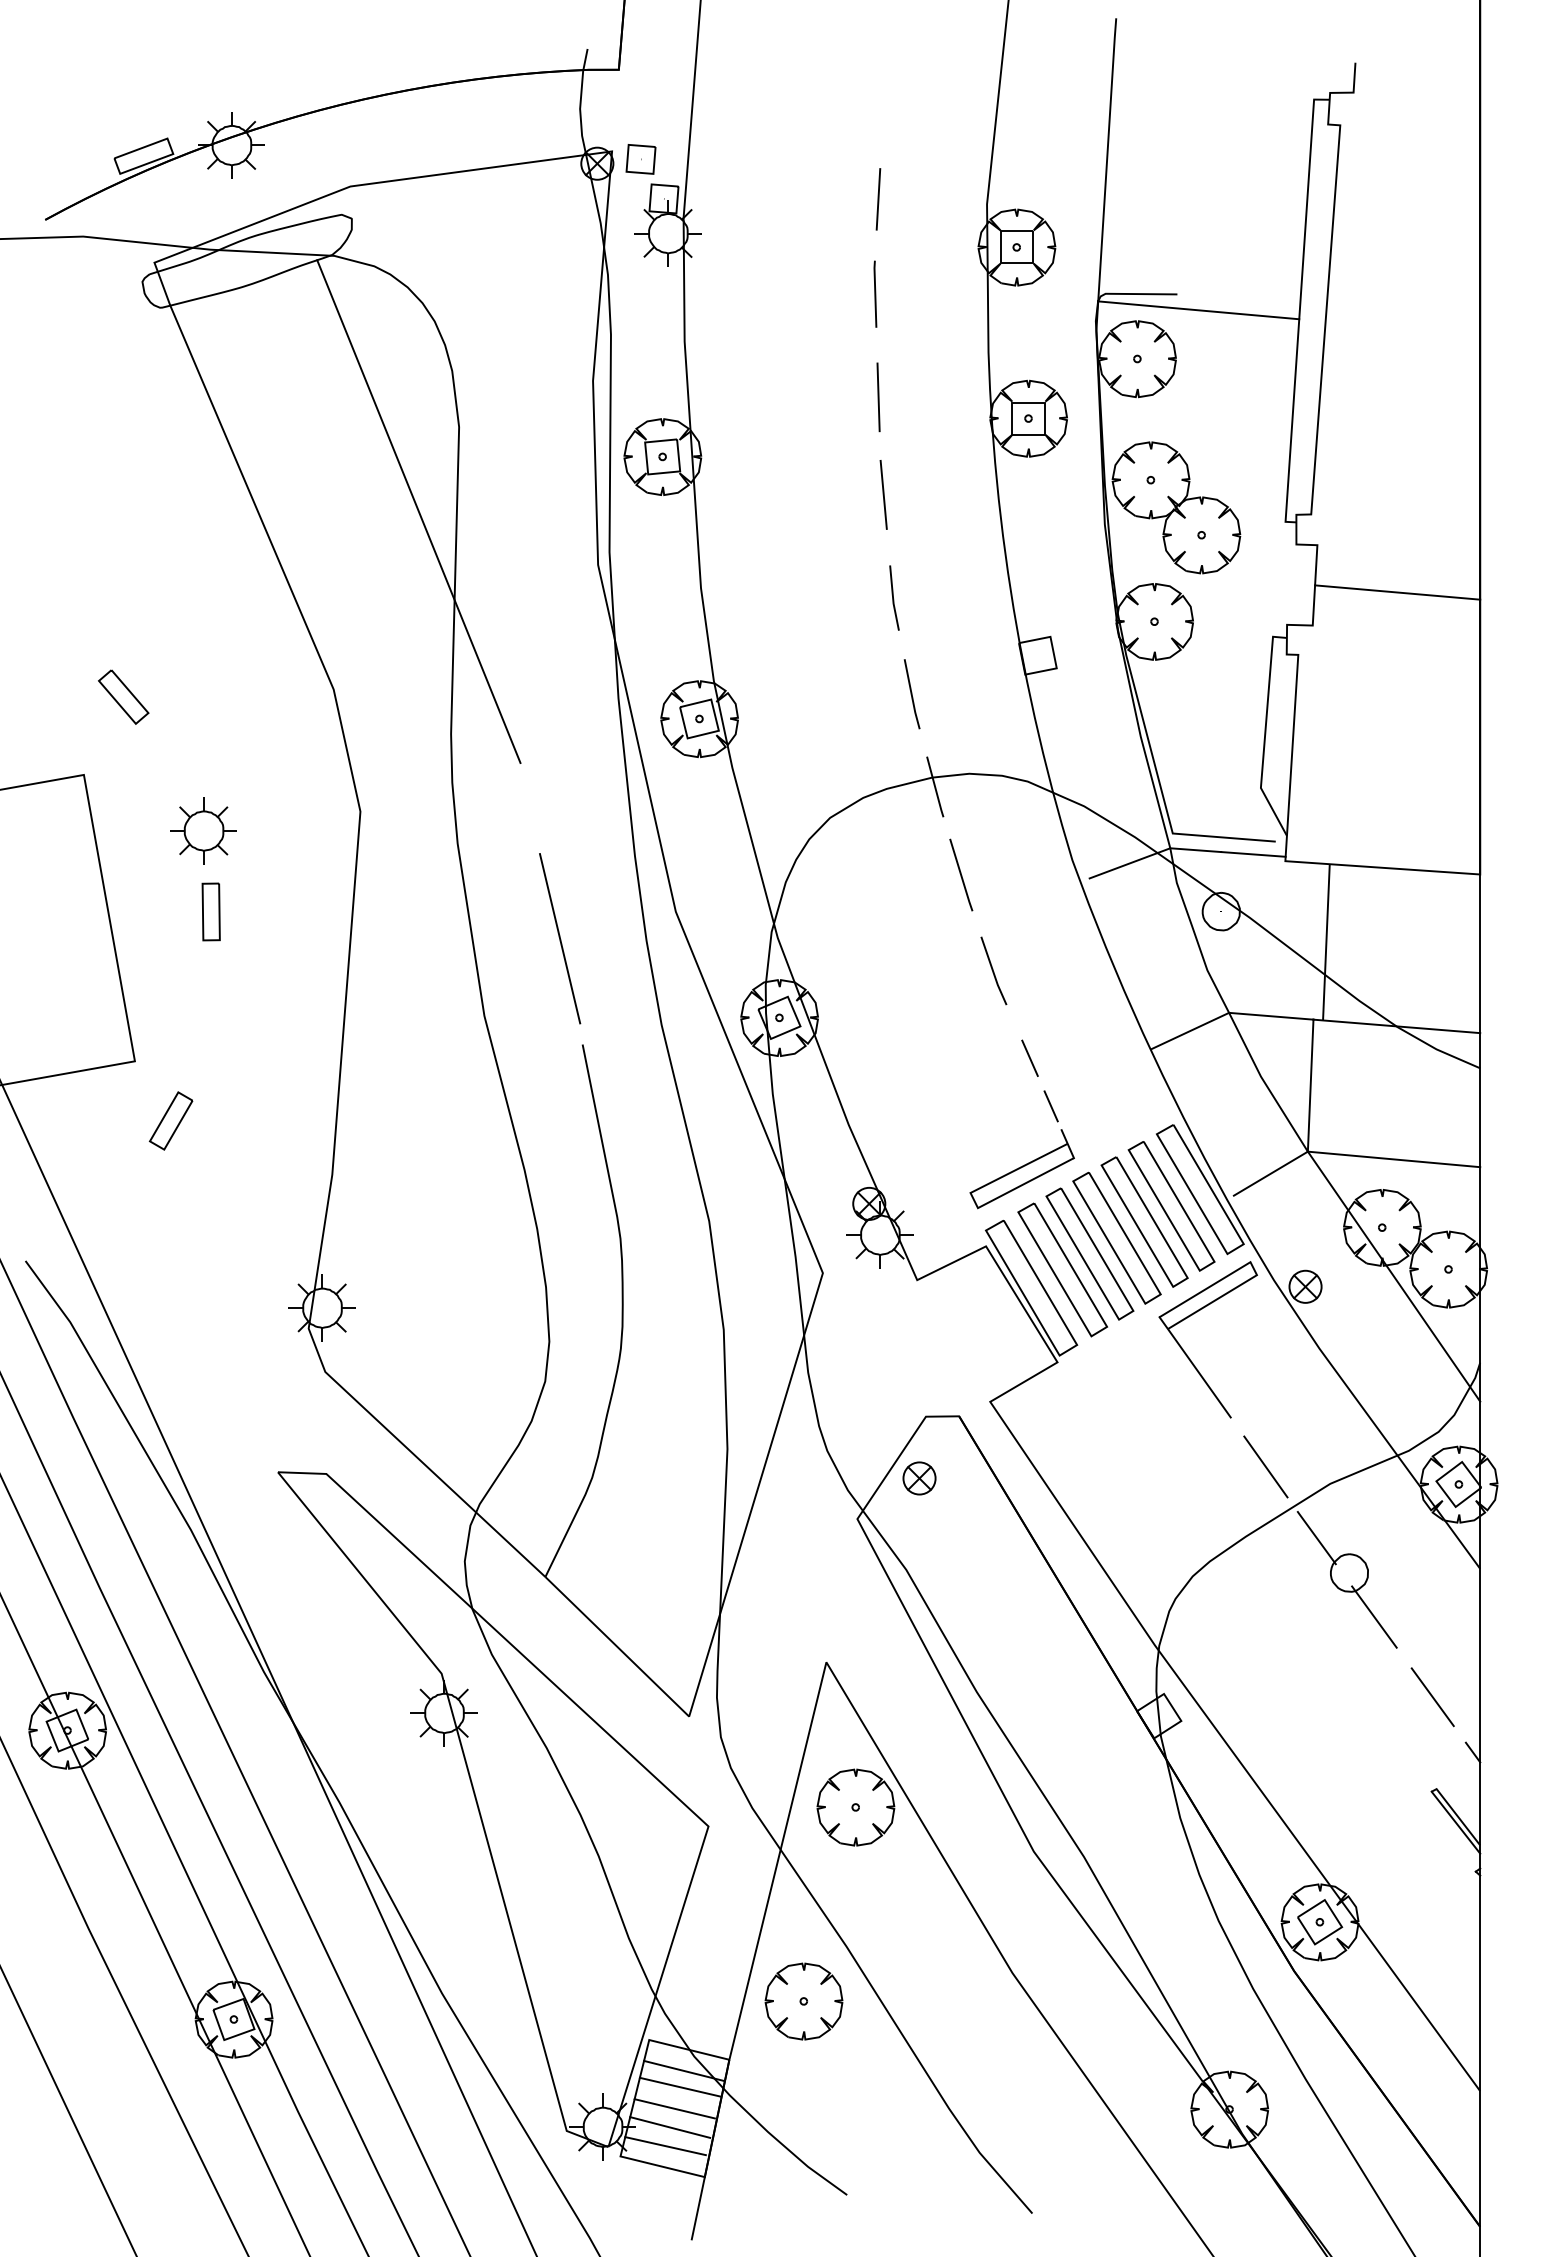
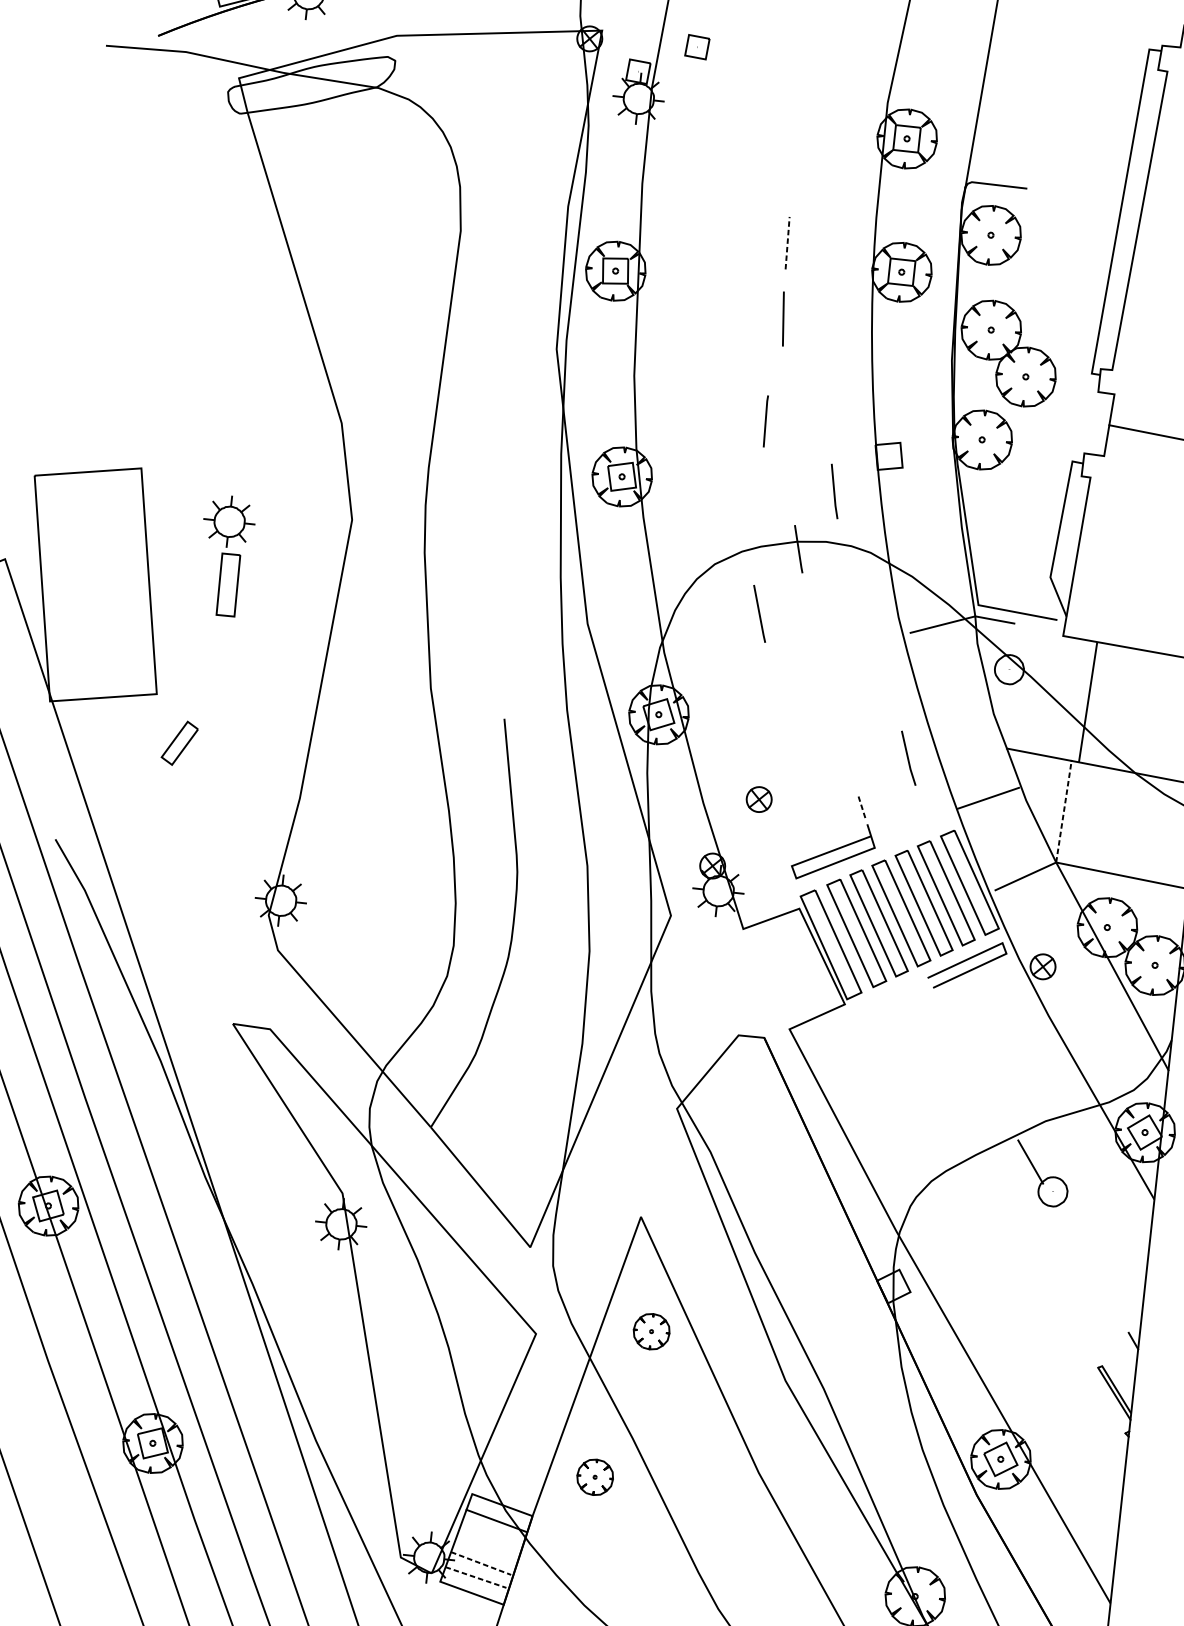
part: (640, 159) -> (696, 47), moved
line: (878, 199) -> (804, 90), removed
line: (875, 293) -> (765, 420), moved
line: (1198, 310) -> (1042, 202), removed
line: (878, 397) -> (787, 243), solid -> dashed
line: (418, 511) -> (422, 292), removed
line: (893, 597) -> (782, 399), removed
line: (911, 694) -> (834, 491), moved
part: (123, 696) -> (178, 411), removed
line: (1253, 854) -> (1039, 628), removed
line: (961, 874) -> (759, 613), moved
part: (210, 911) -> (227, 584), size x1.4
line: (560, 938) -> (496, 634), removed
line: (993, 970) -> (908, 757), moved
line: (1189, 1030) -> (987, 797), moved
line: (1029, 1057) -> (848, 766), removed
line: (1310, 1085) -> (1063, 811), solid -> dashed
line: (1050, 1105) -> (861, 805), solid -> dashed
line: (1194, 1367) -> (950, 1019), removed
line: (1265, 1466) -> (996, 1102), removed
part: (919, 1478) -> (759, 799), moved
line: (1374, 1616) -> (1068, 1227), removed
line: (1432, 1697) -> (1106, 1295), removed
part: (855, 1807) -> (651, 1331), size x0.6
part: (803, 2001) -> (594, 1477), size x0.6
line: (679, 2086) -> (491, 1532), removed
line: (674, 2108) -> (486, 1549), removed
line: (670, 2127) -> (481, 1563), solid -> dashed
line: (666, 2146) -> (476, 1577), solid -> dashed

